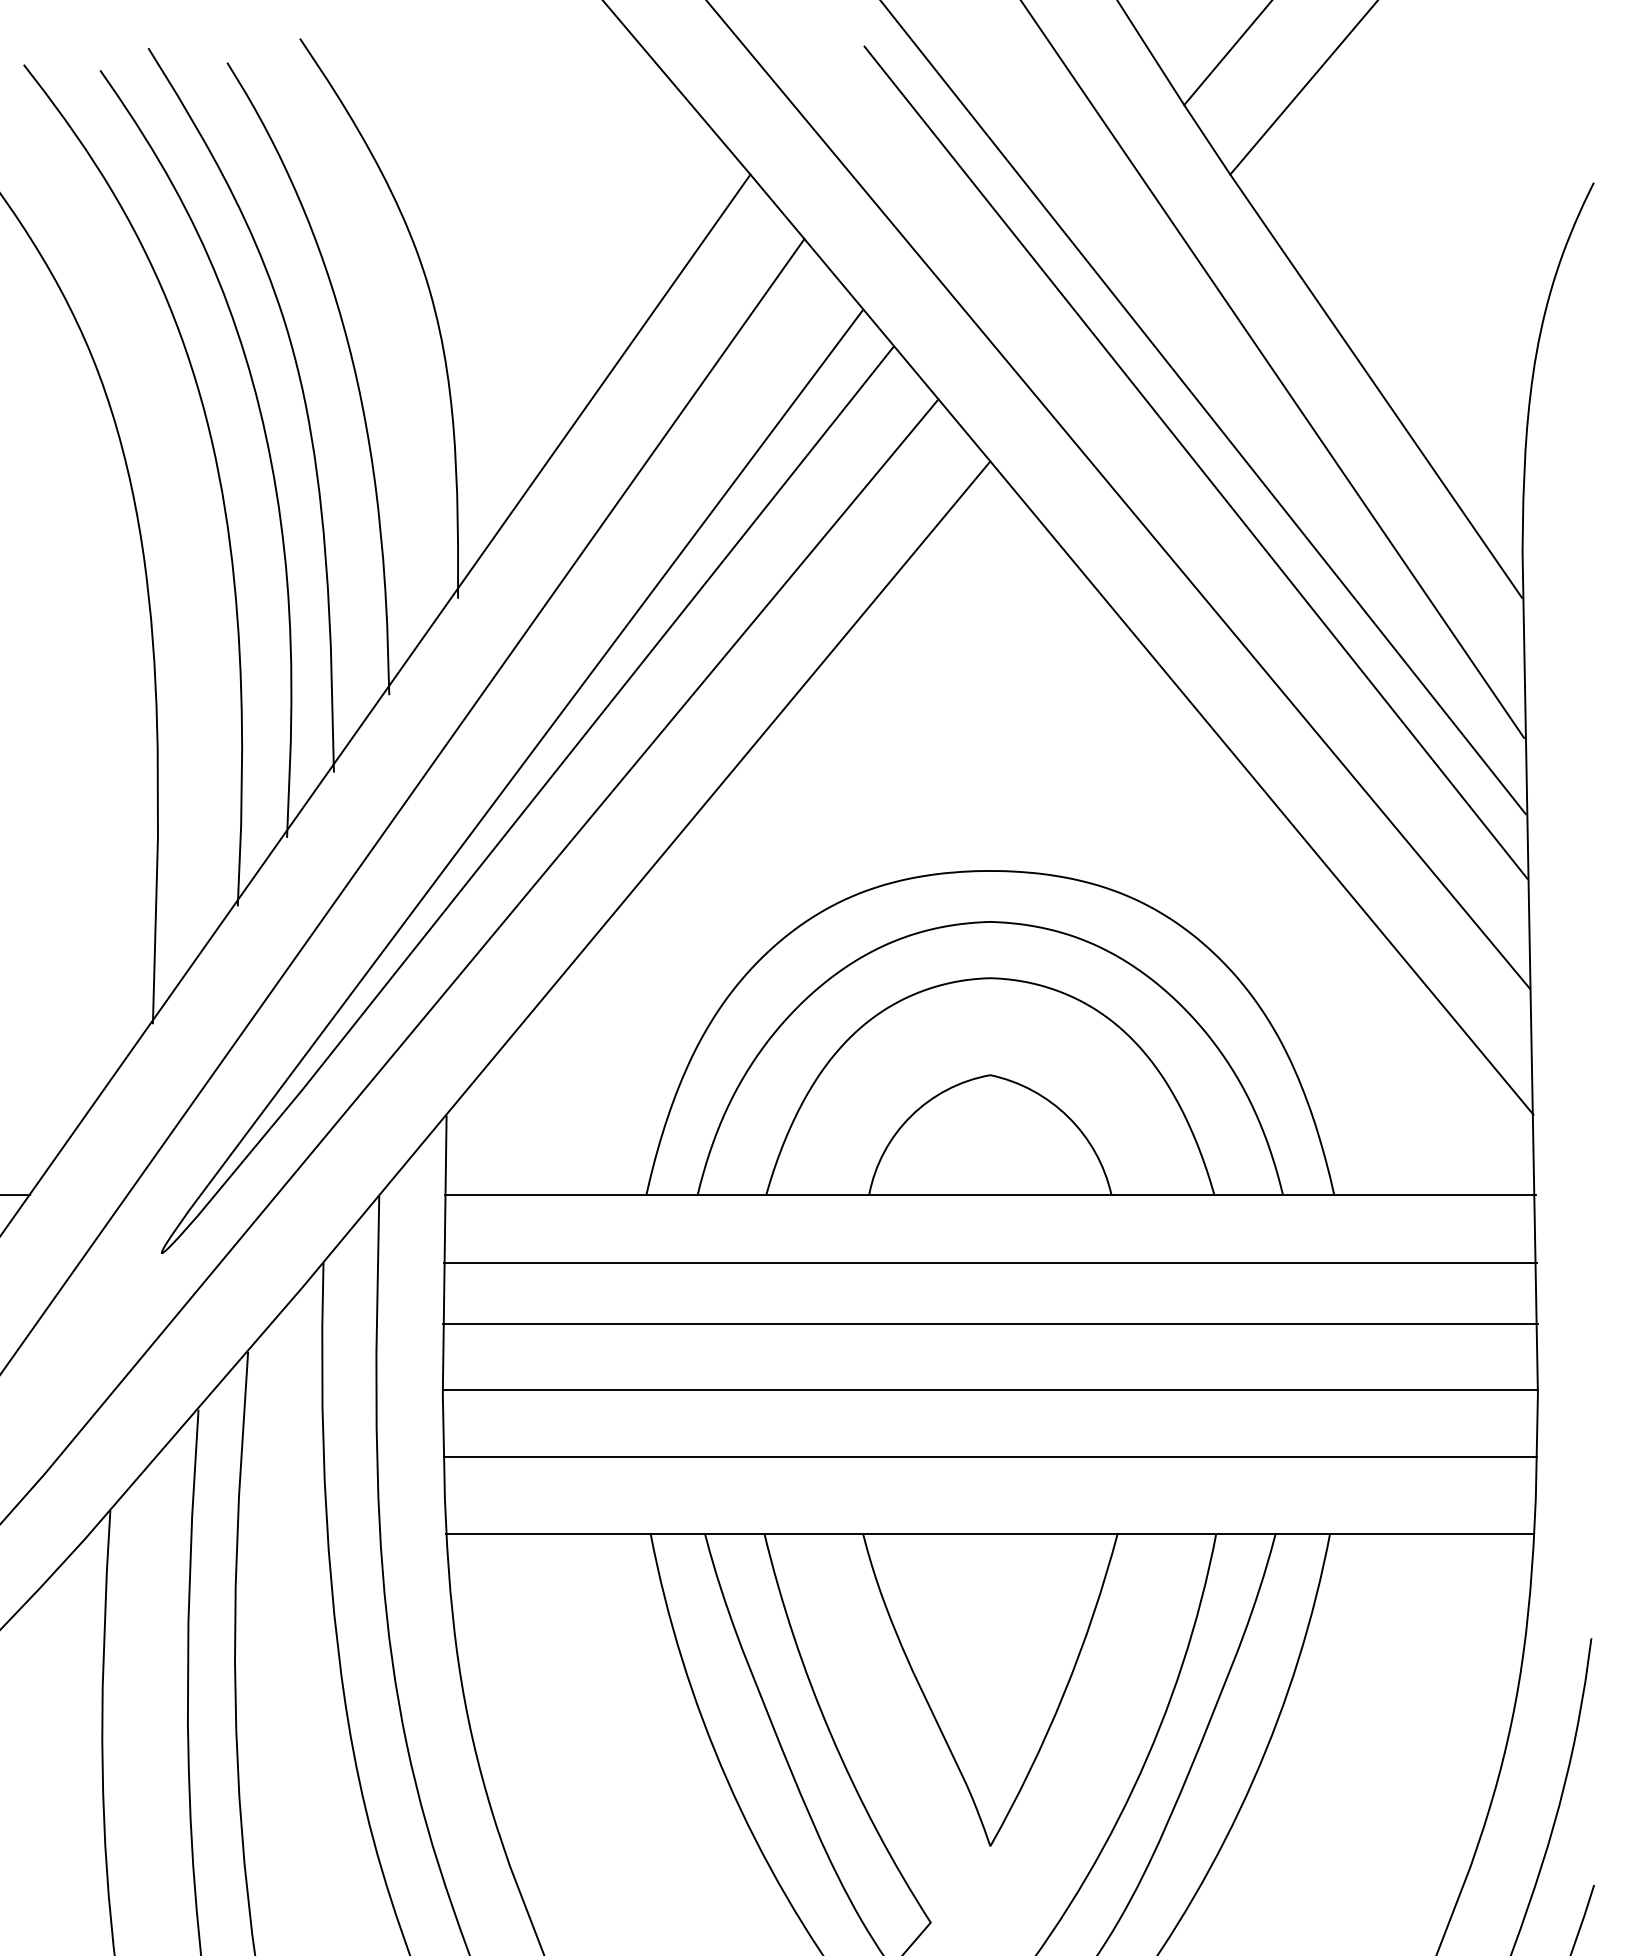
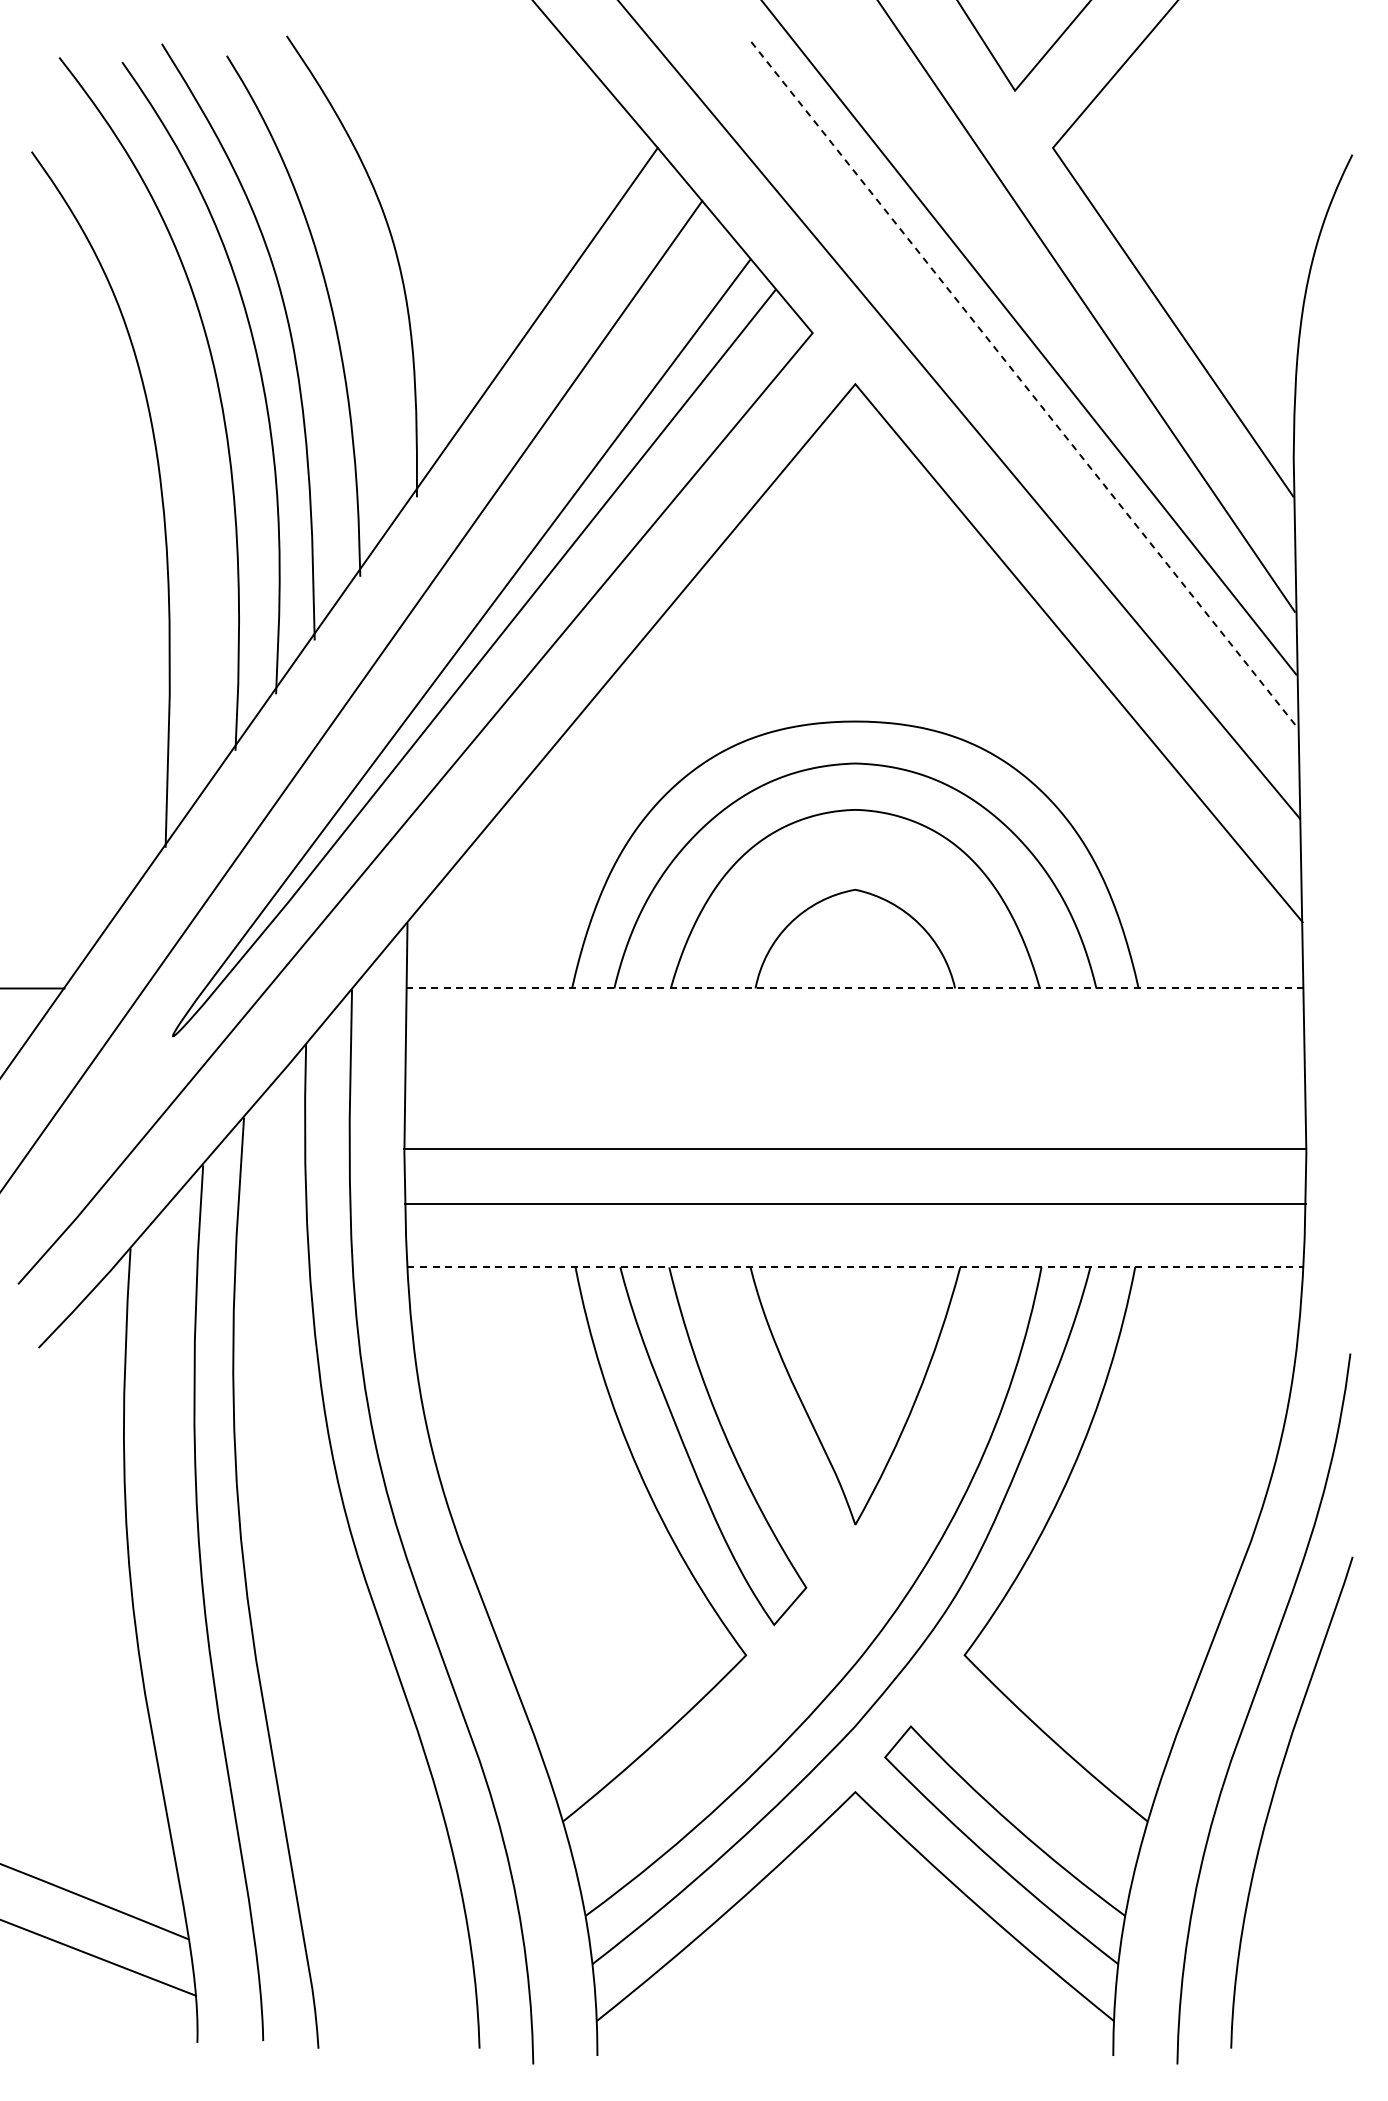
line: (1206, 138) -> (1033, 118), removed
line: (963, 430) -> (833, 358), removed
line: (1195, 462) -> (1024, 385), solid -> dashed
line: (990, 1195) -> (855, 988), solid -> dashed
line: (990, 1263) -> (855, 1044), removed
line: (990, 1324) -> (855, 1095), removed
line: (990, 1533) -> (855, 1267), solid -> dashed

